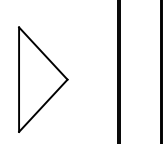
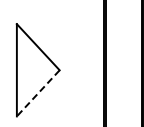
line: (42, 105) -> (37, 93), solid -> dashed

